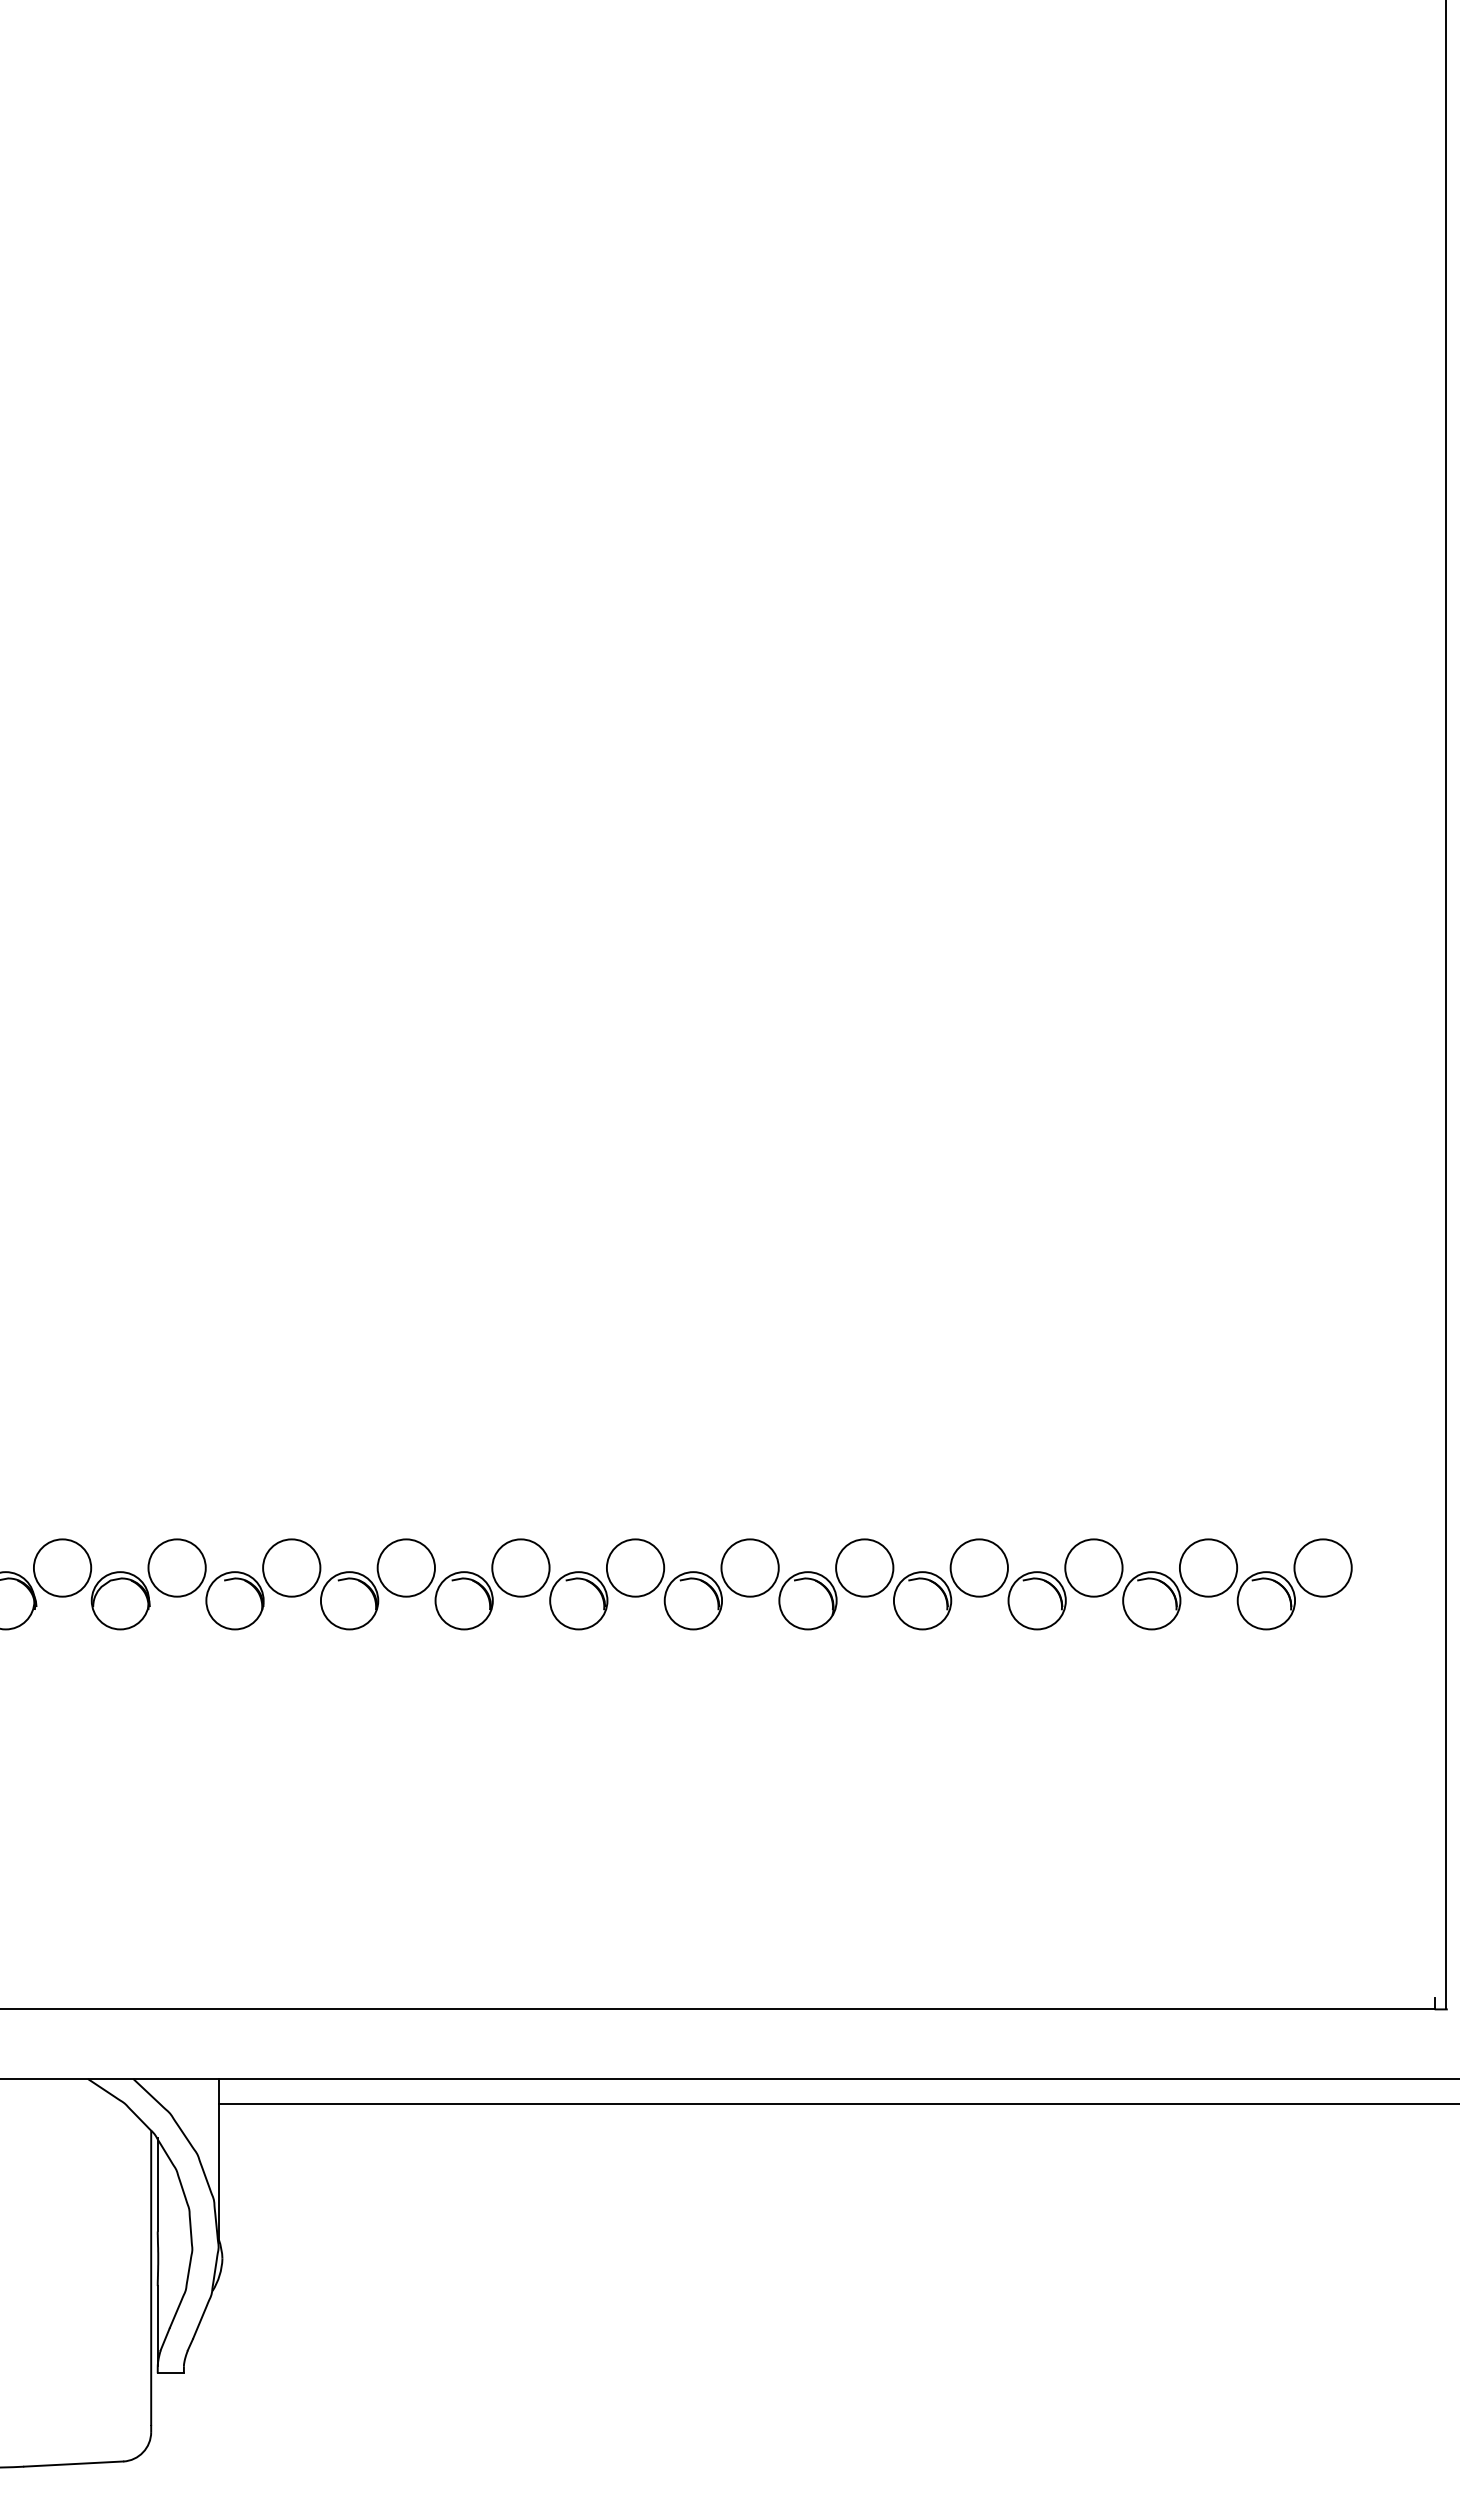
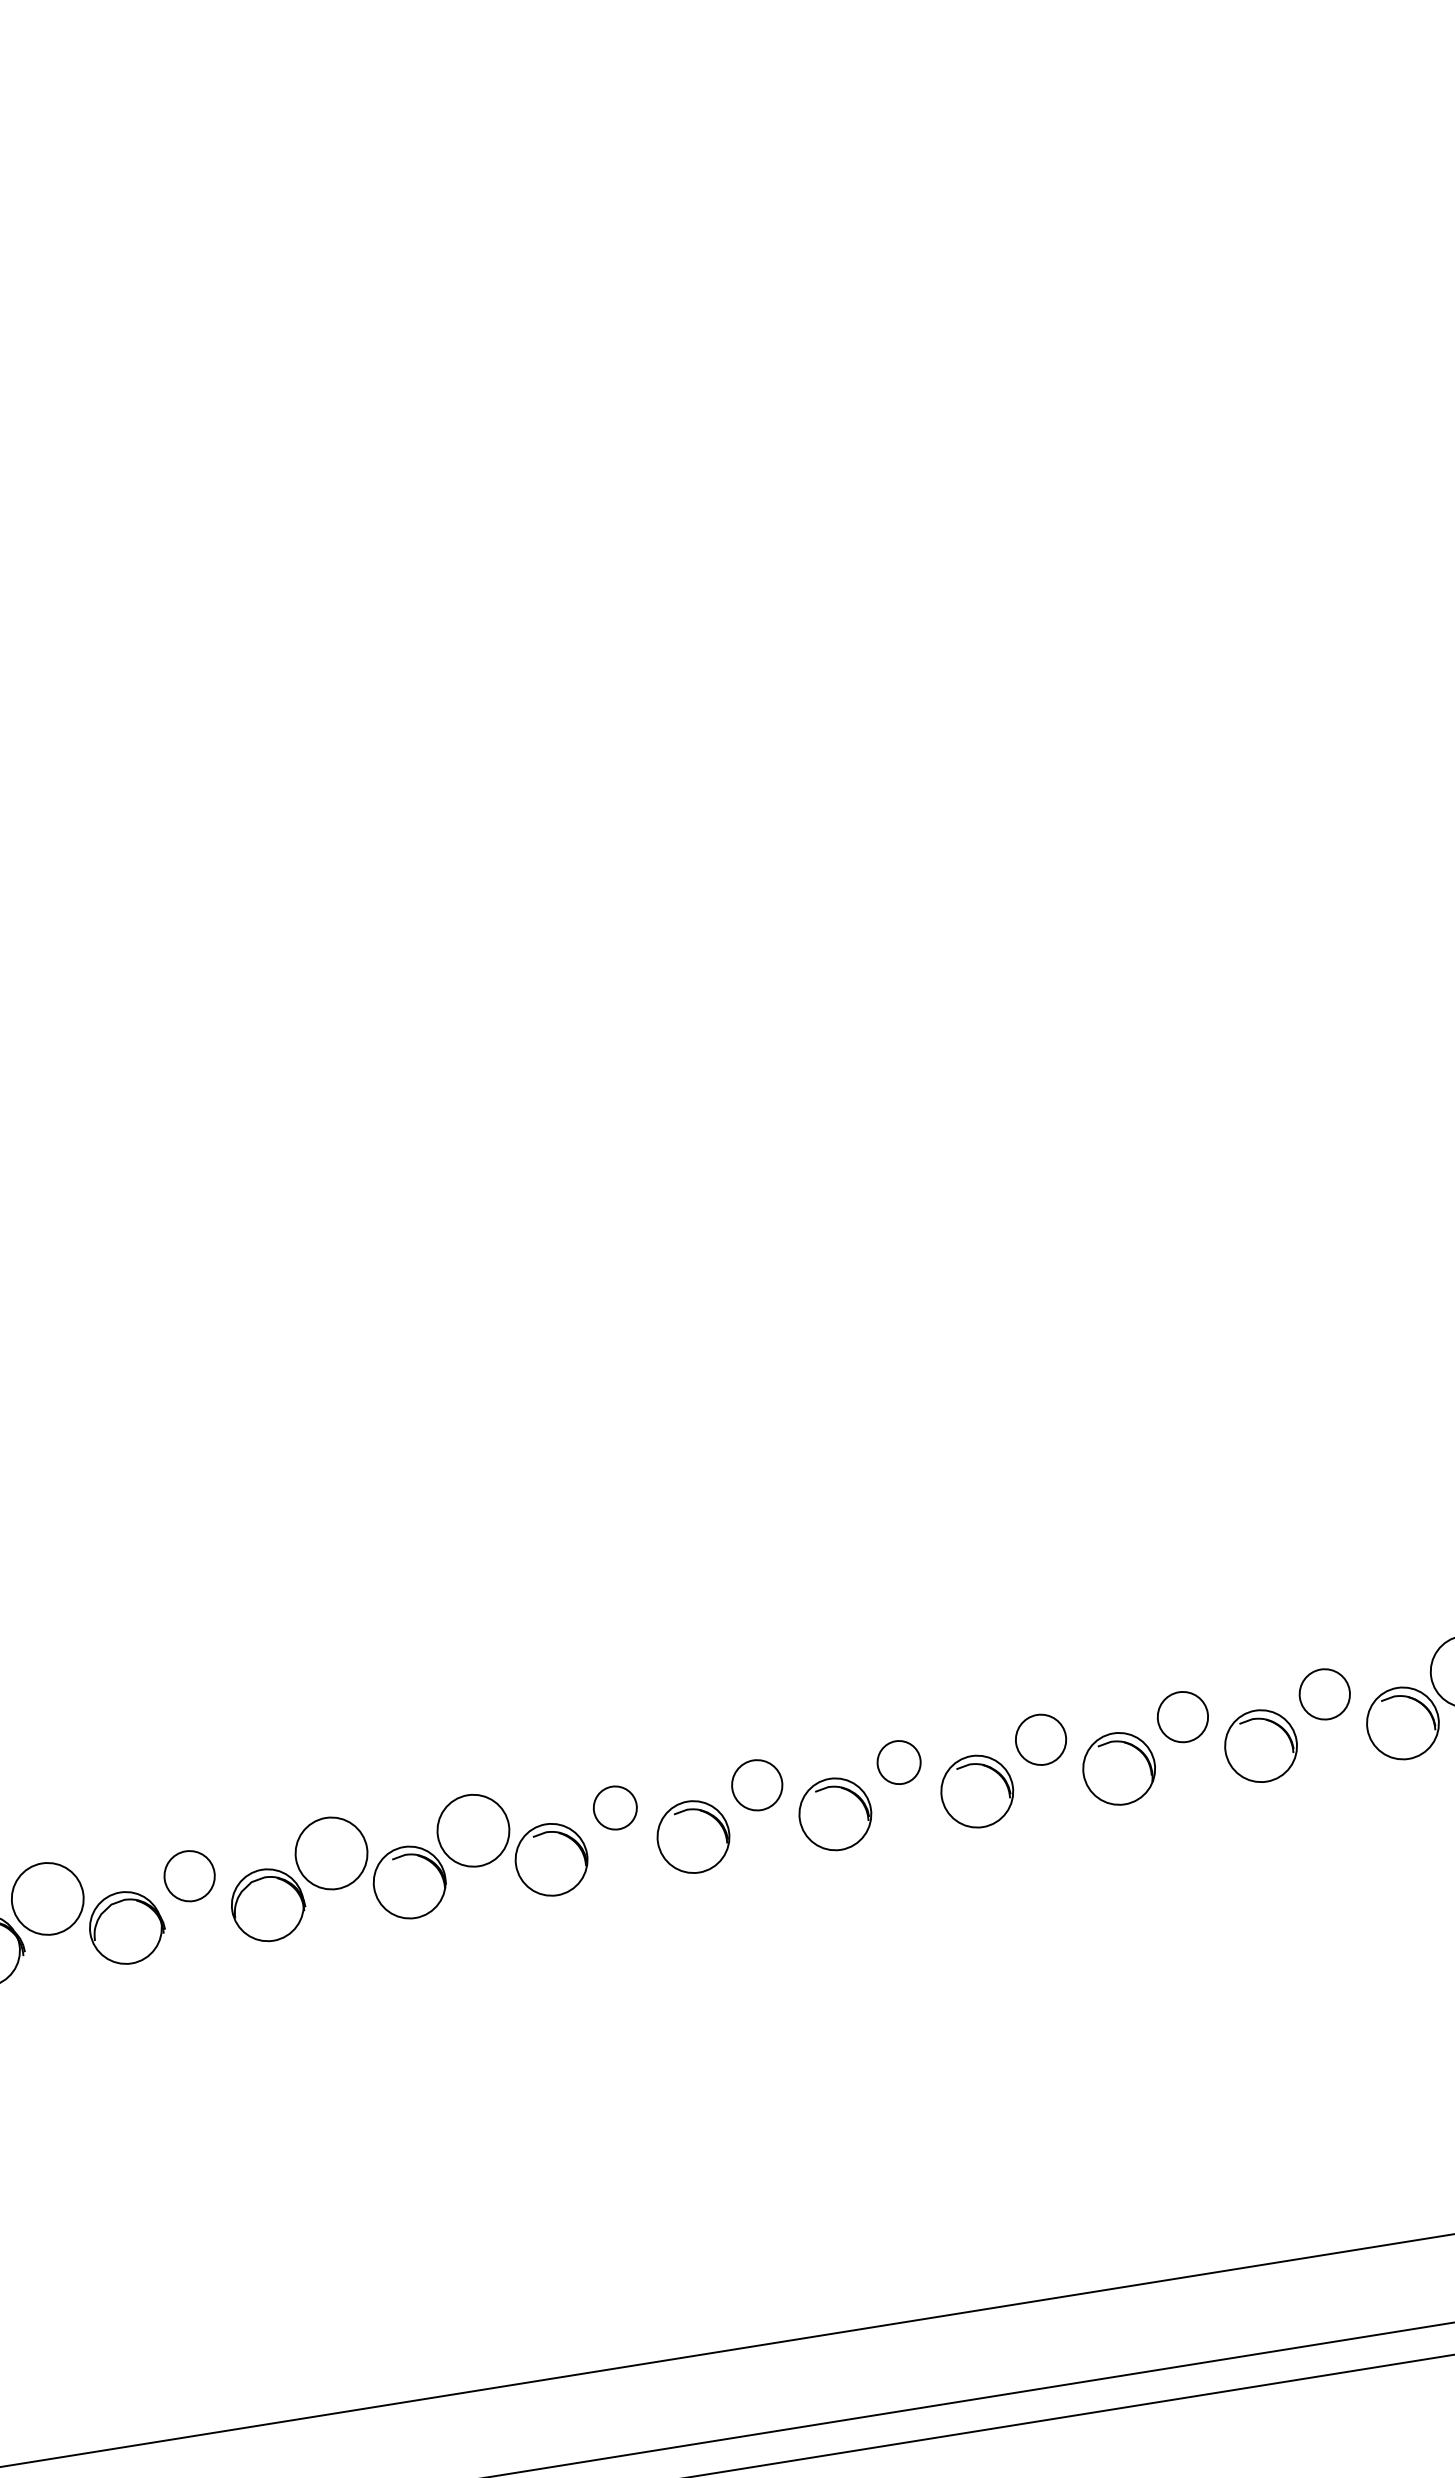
circle: (62, 1567) -> (189, 1875), size x0.7
circle: (405, 1567) -> (614, 1807), size x0.6
circle: (520, 1567) -> (756, 1784), size x0.7
circle: (635, 1567) -> (898, 1761), size x0.6
circle: (749, 1567) -> (1040, 1739), size x0.7
circle: (864, 1567) -> (1182, 1716), size x0.7
circle: (978, 1567) -> (1323, 1693), size x0.7

